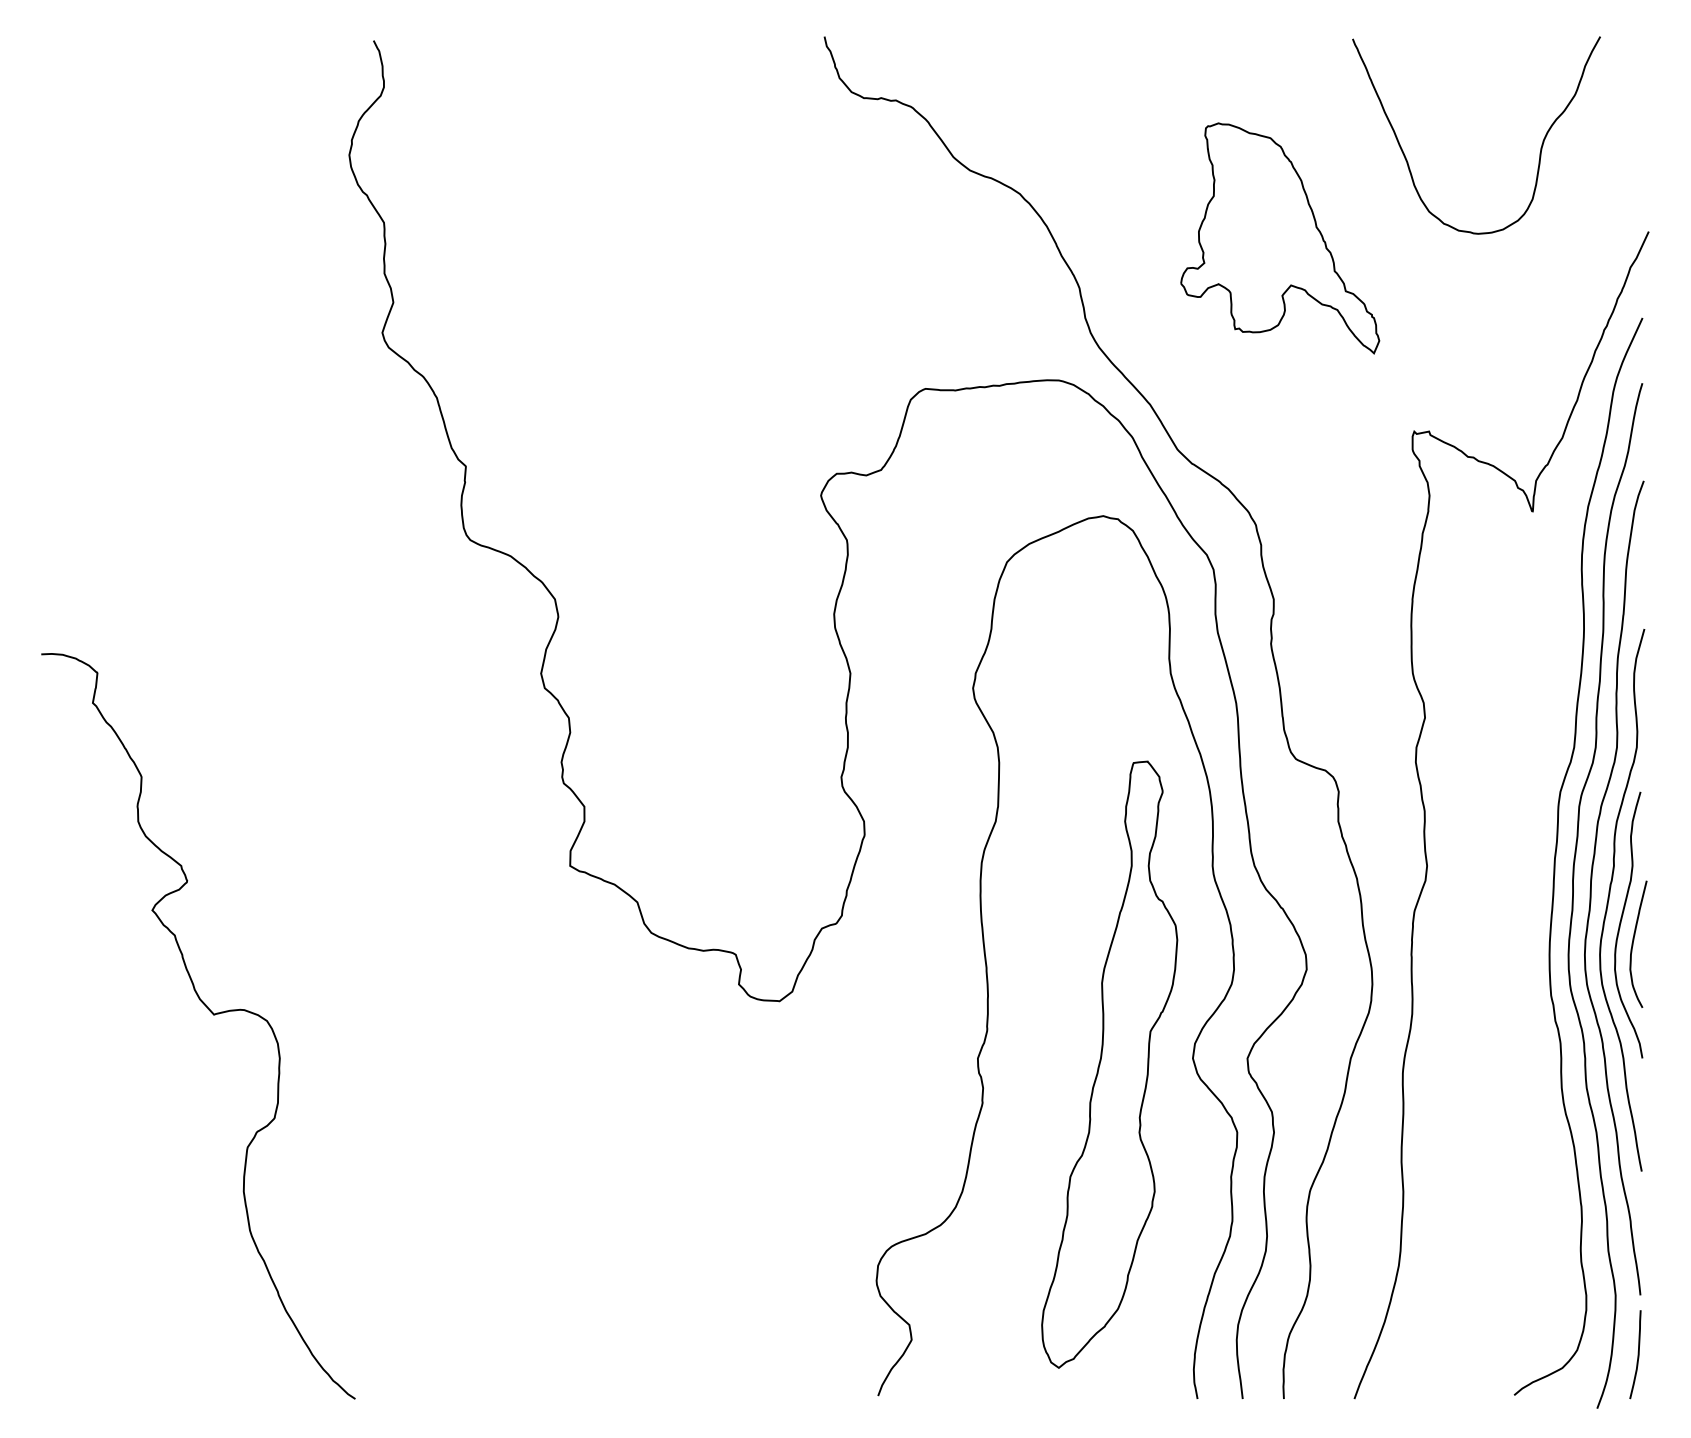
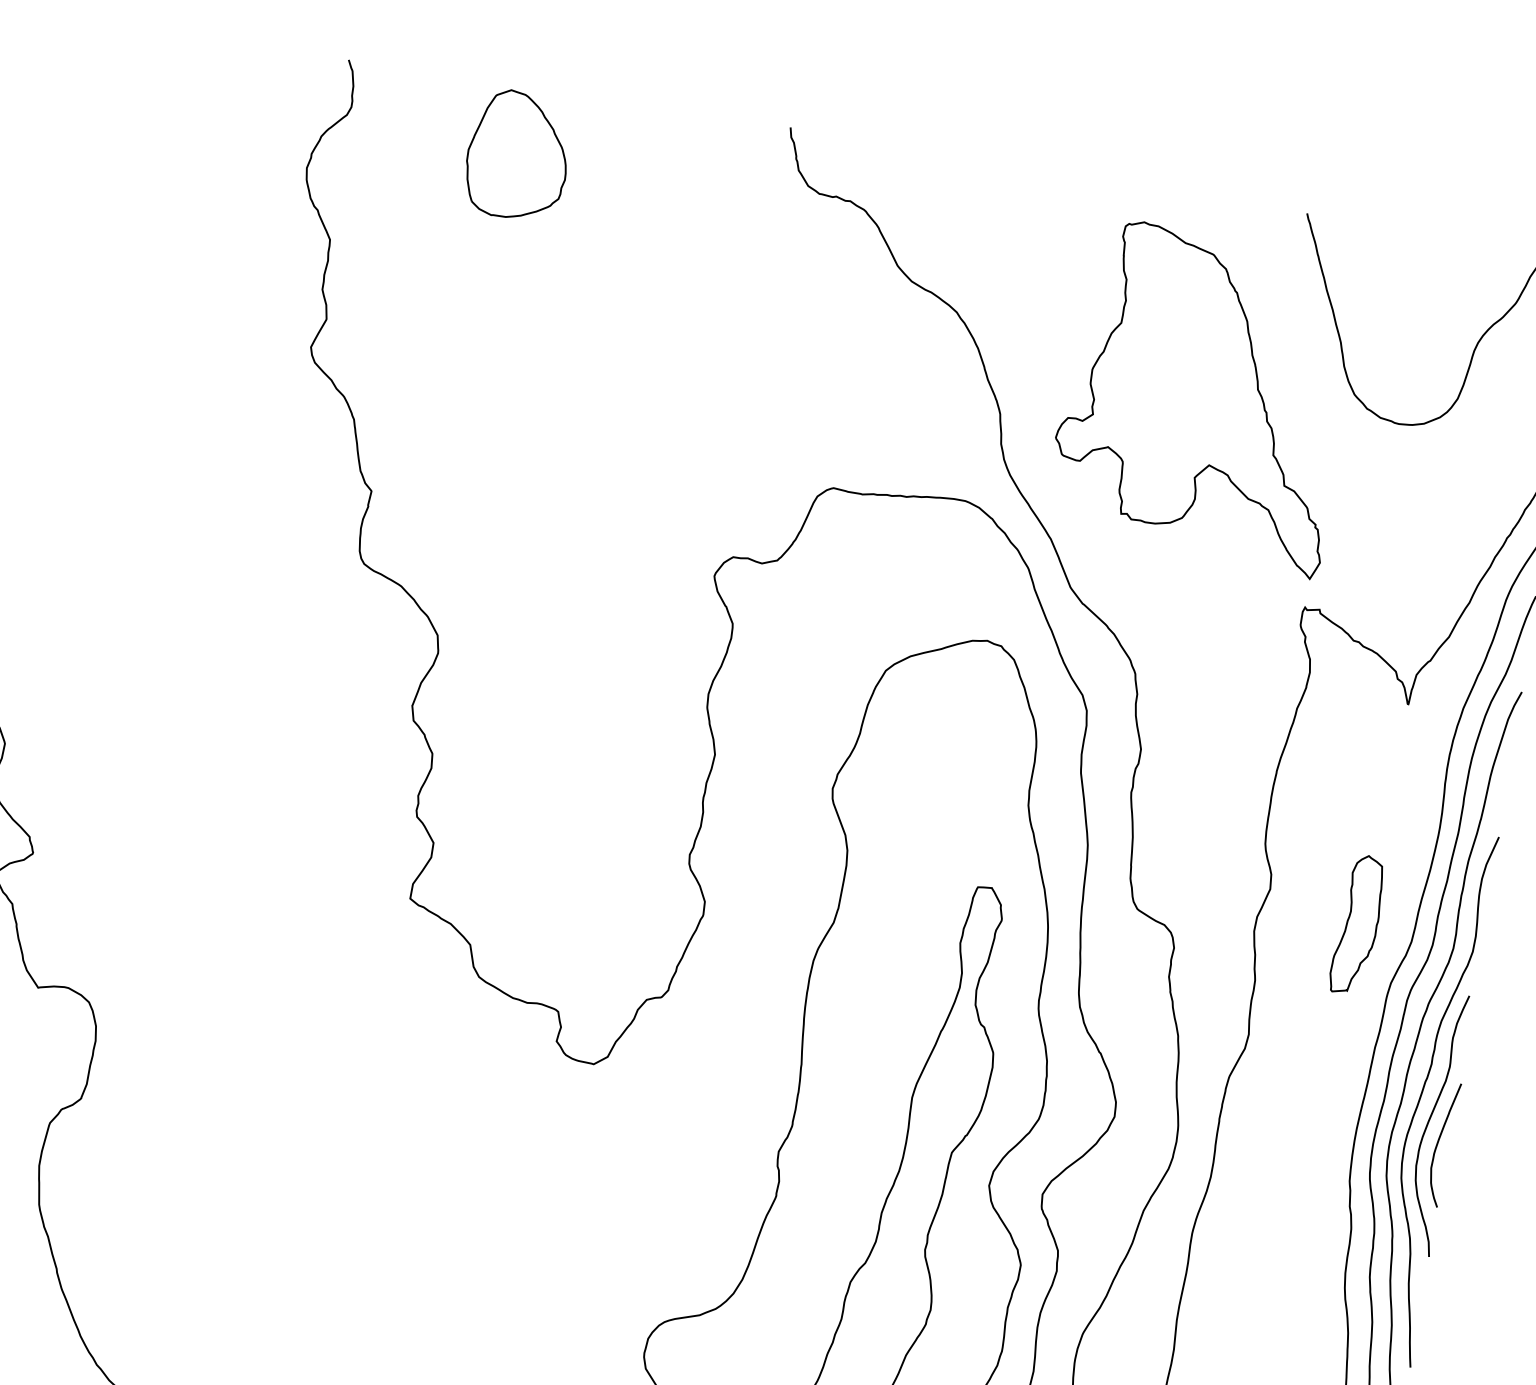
part: (557, 108) -> (517, 155), added
part: (1279, 238) -> (1203, 397), size x1.43
part: (1517, 739) -> (1357, 925), added

